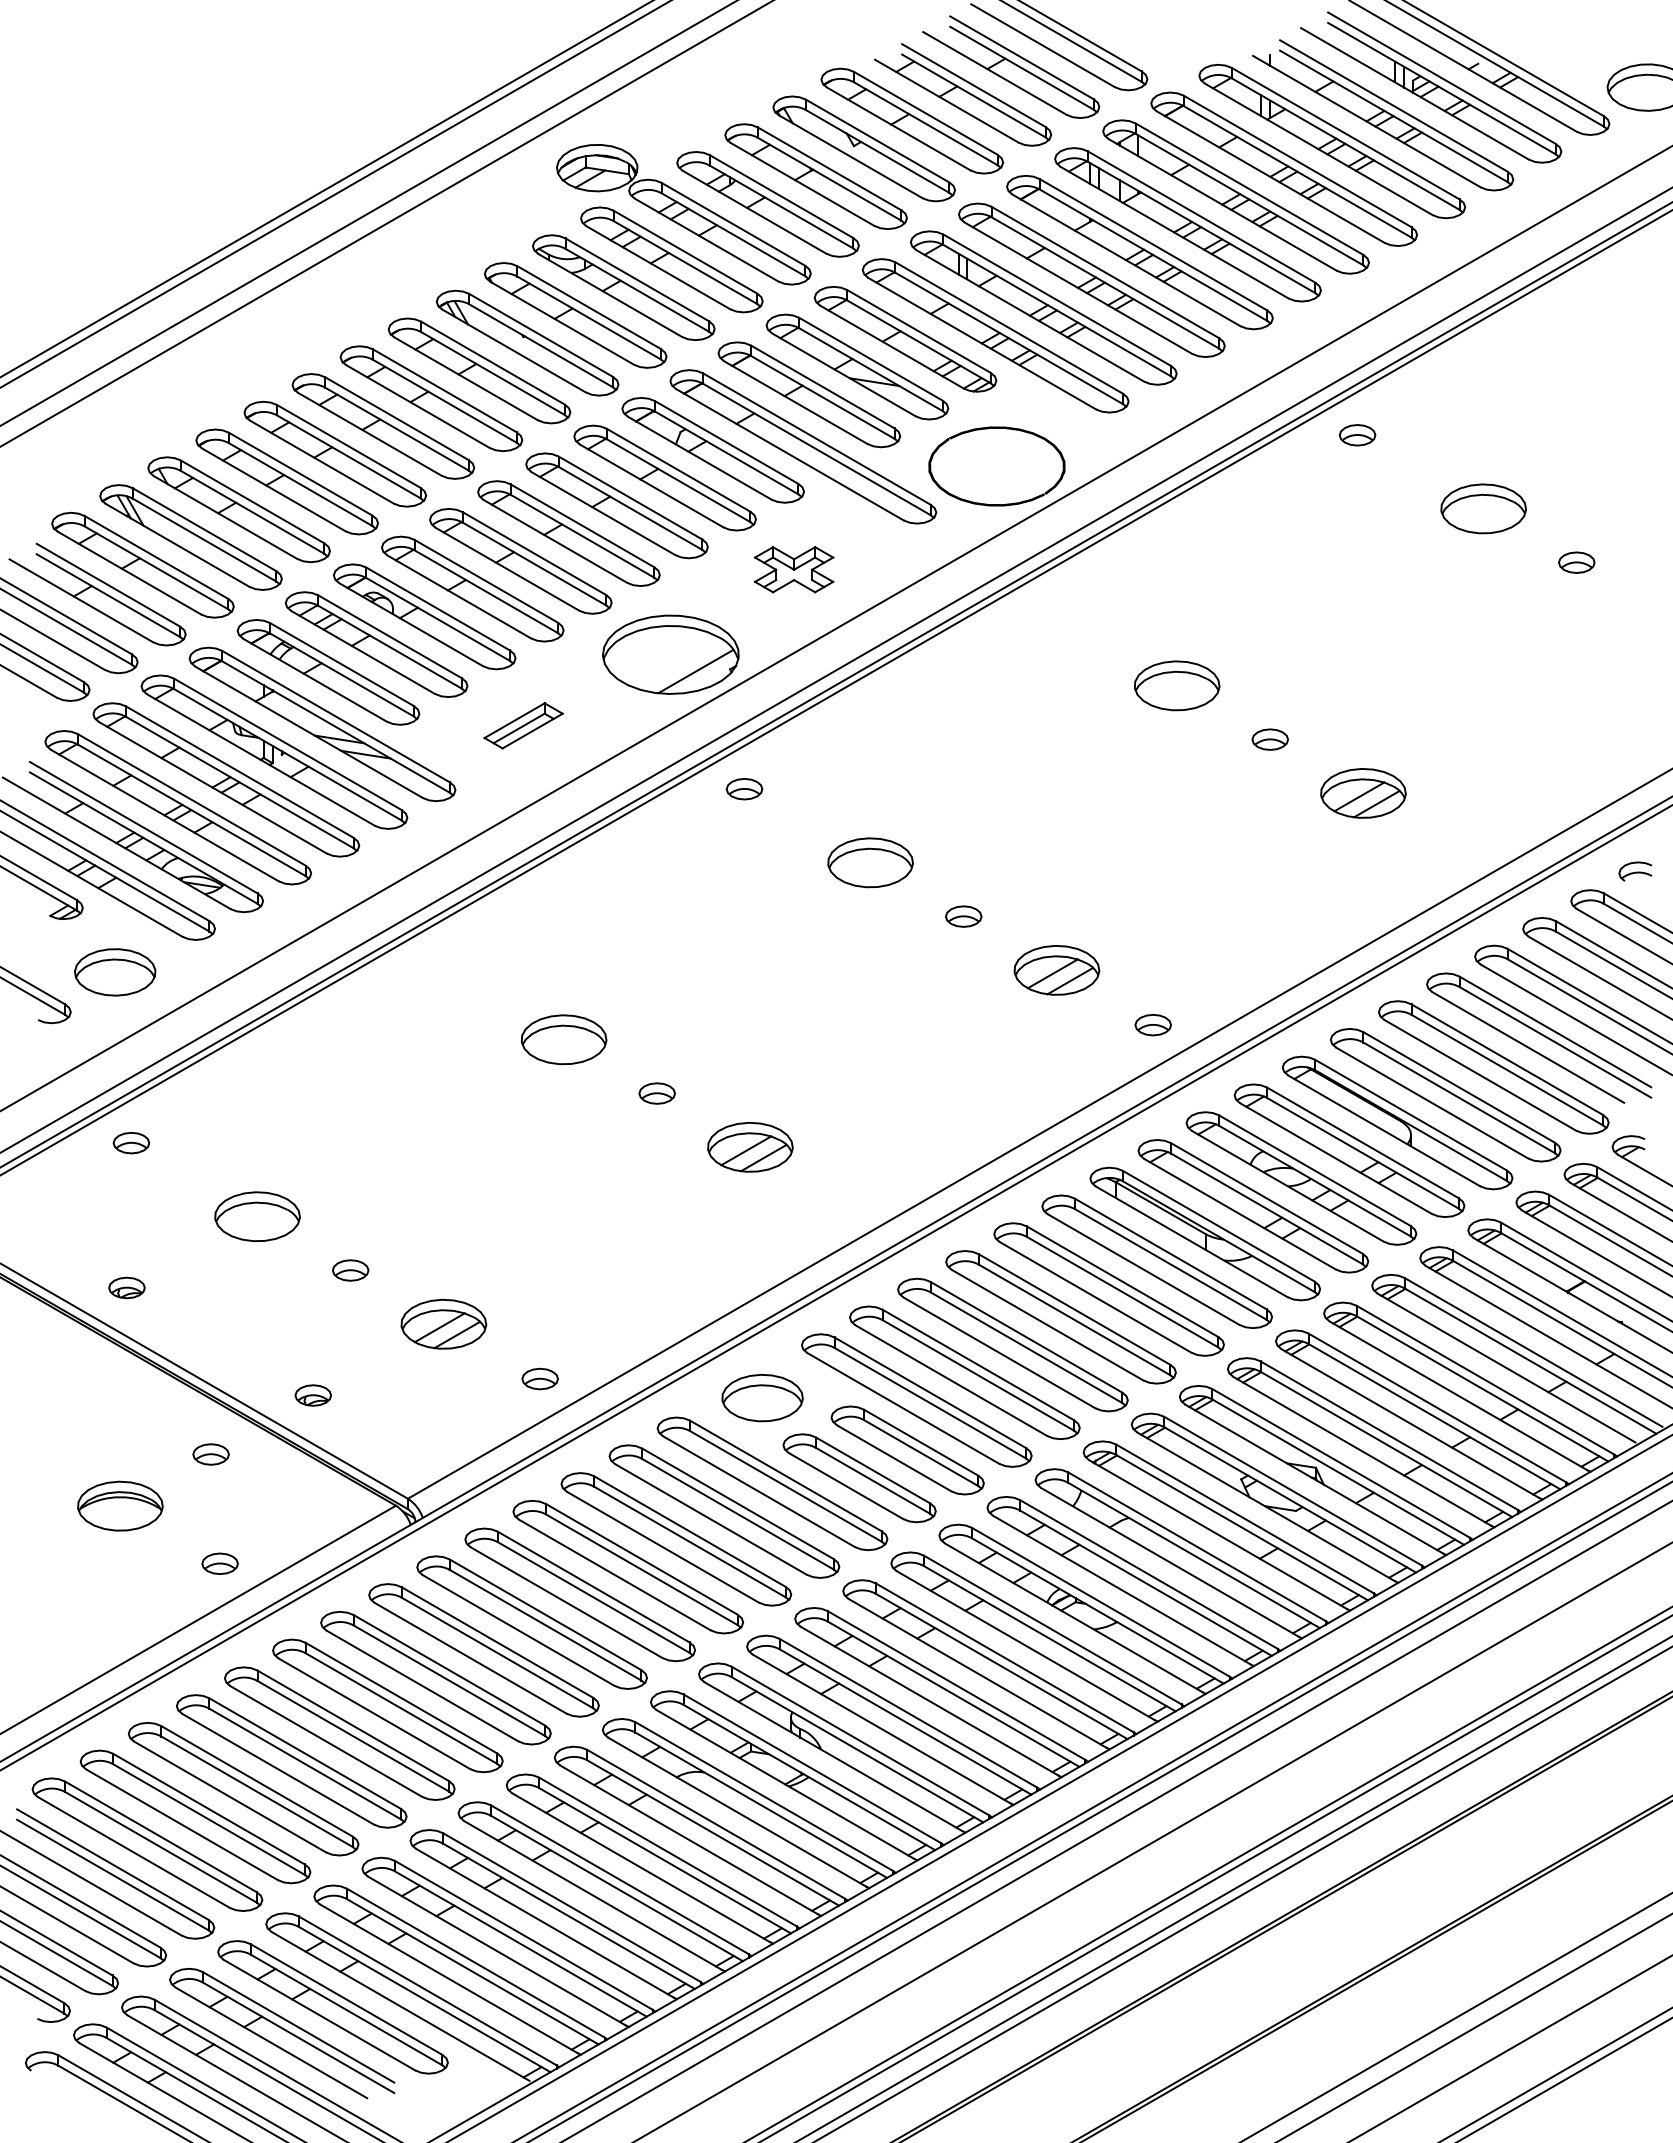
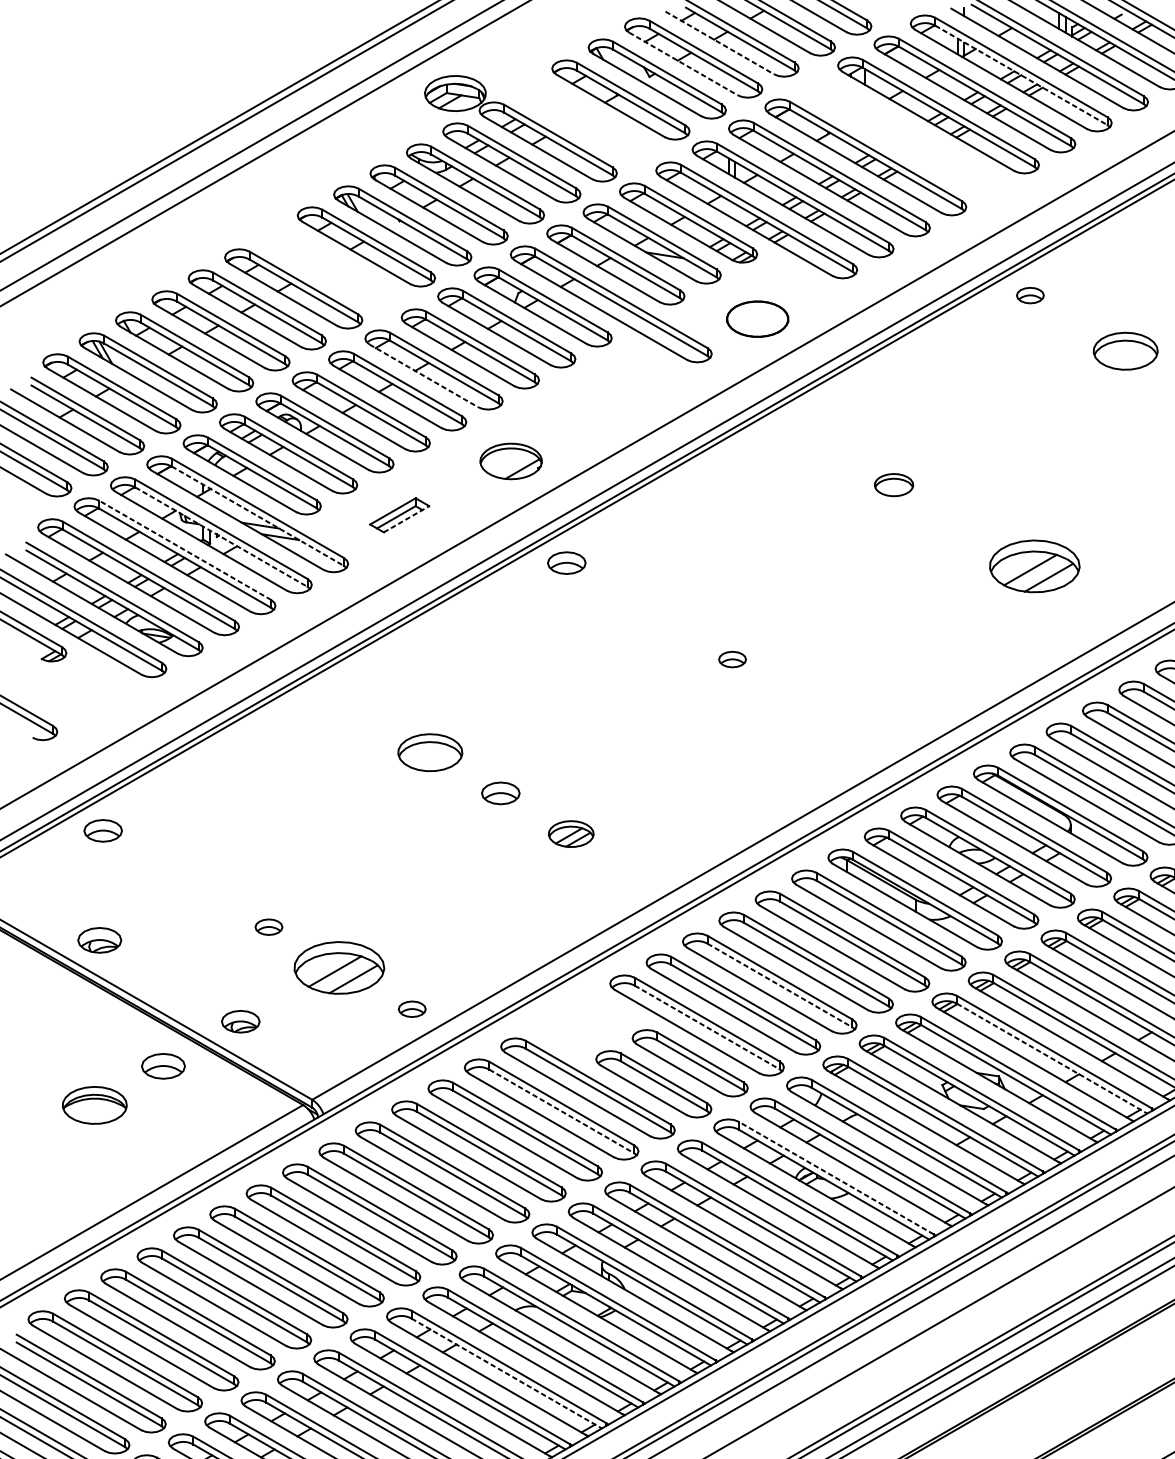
line: (946, 101) -> (719, 43), solid -> dashed
line: (898, 128) -> (683, 63), solid -> dashed
line: (1346, 144) -> (1022, 75), solid -> dashed
part: (767, 204) -> (584, 121), removed
part: (1187, 224) -> (901, 136), removed
part: (431, 398) -> (330, 267), removed
part: (996, 466) -> (757, 319), size x0.6
line: (555, 541) -> (423, 375), solid -> dashed
part: (793, 569) -> (603, 397), removed
part: (670, 654) -> (510, 461), size x0.6
part: (1177, 685) -> (894, 484), size x0.6
line: (336, 727) -> (258, 516), solid -> dashed
line: (532, 731) -> (406, 519), solid -> dashed
part: (1269, 739) -> (963, 525), removed
line: (288, 755) -> (221, 537), solid -> dashed
line: (239, 771) -> (184, 549), solid -> dashed
part: (744, 789) -> (566, 563), size x1.4
part: (1363, 793) -> (1034, 566), size x1.4
part: (870, 862) -> (662, 618), removed
part: (1056, 970) -> (802, 700), removed
part: (115, 972) -> (91, 701), removed
part: (1152, 1025) -> (875, 741), removed
part: (656, 1093) -> (500, 793), size x1.4
part: (131, 1142) -> (103, 830), size x1.4
part: (750, 1147) -> (571, 834), size x0.7
part: (257, 1216) -> (198, 886), removed
part: (126, 1287) -> (99, 940), size x1.6
part: (443, 1323) -> (339, 967), size x1.4
line: (1026, 1347) -> (780, 985), solid -> dashed
part: (312, 1395) -> (240, 1021), size x1.4
part: (762, 1398) -> (580, 1023), removed
line: (930, 1403) -> (707, 1027), solid -> dashed
line: (1386, 1444) -> (1052, 1058), solid -> dashed
part: (210, 1454) -> (162, 1066), size x1.6
line: (738, 1514) -> (562, 1111), solid -> dashed
part: (219, 1563) -> (169, 1148), removed
line: (1100, 1602) -> (835, 1178), solid -> dashed
line: (665, 1861) -> (507, 1374), solid -> dashed

